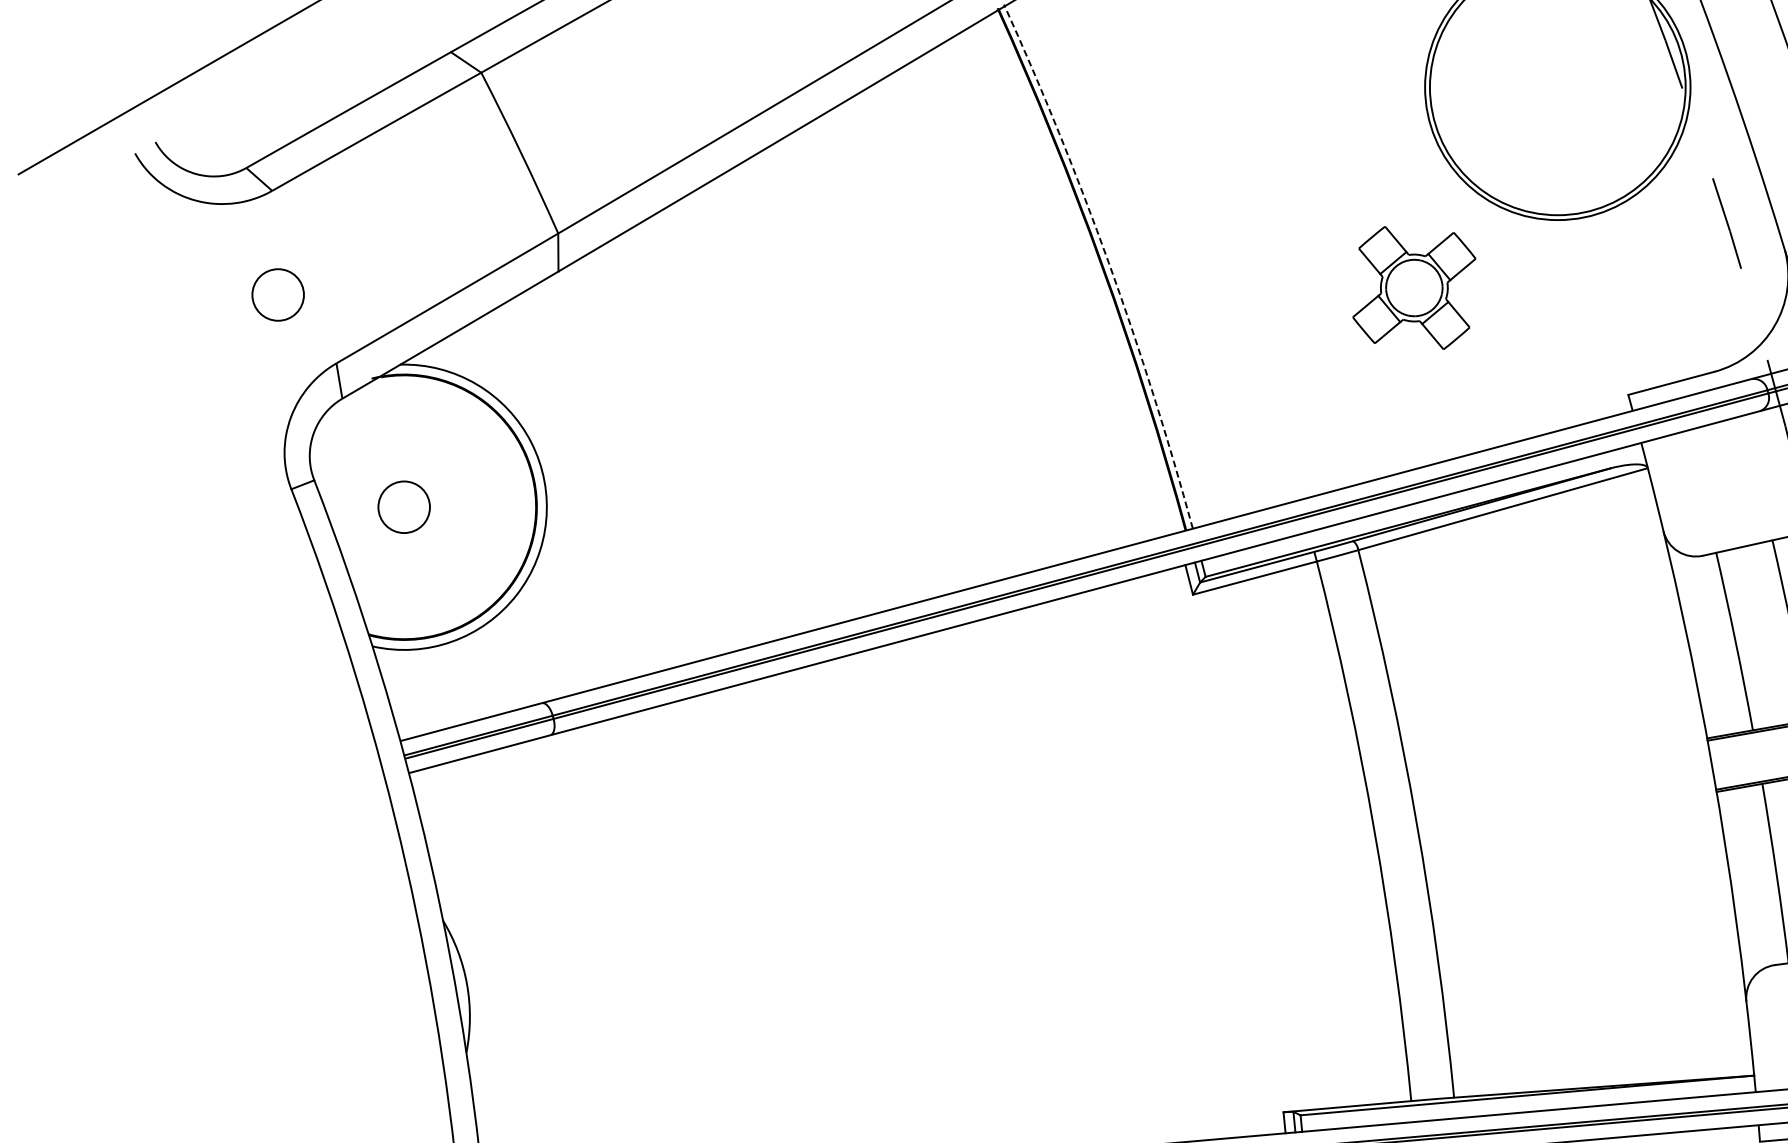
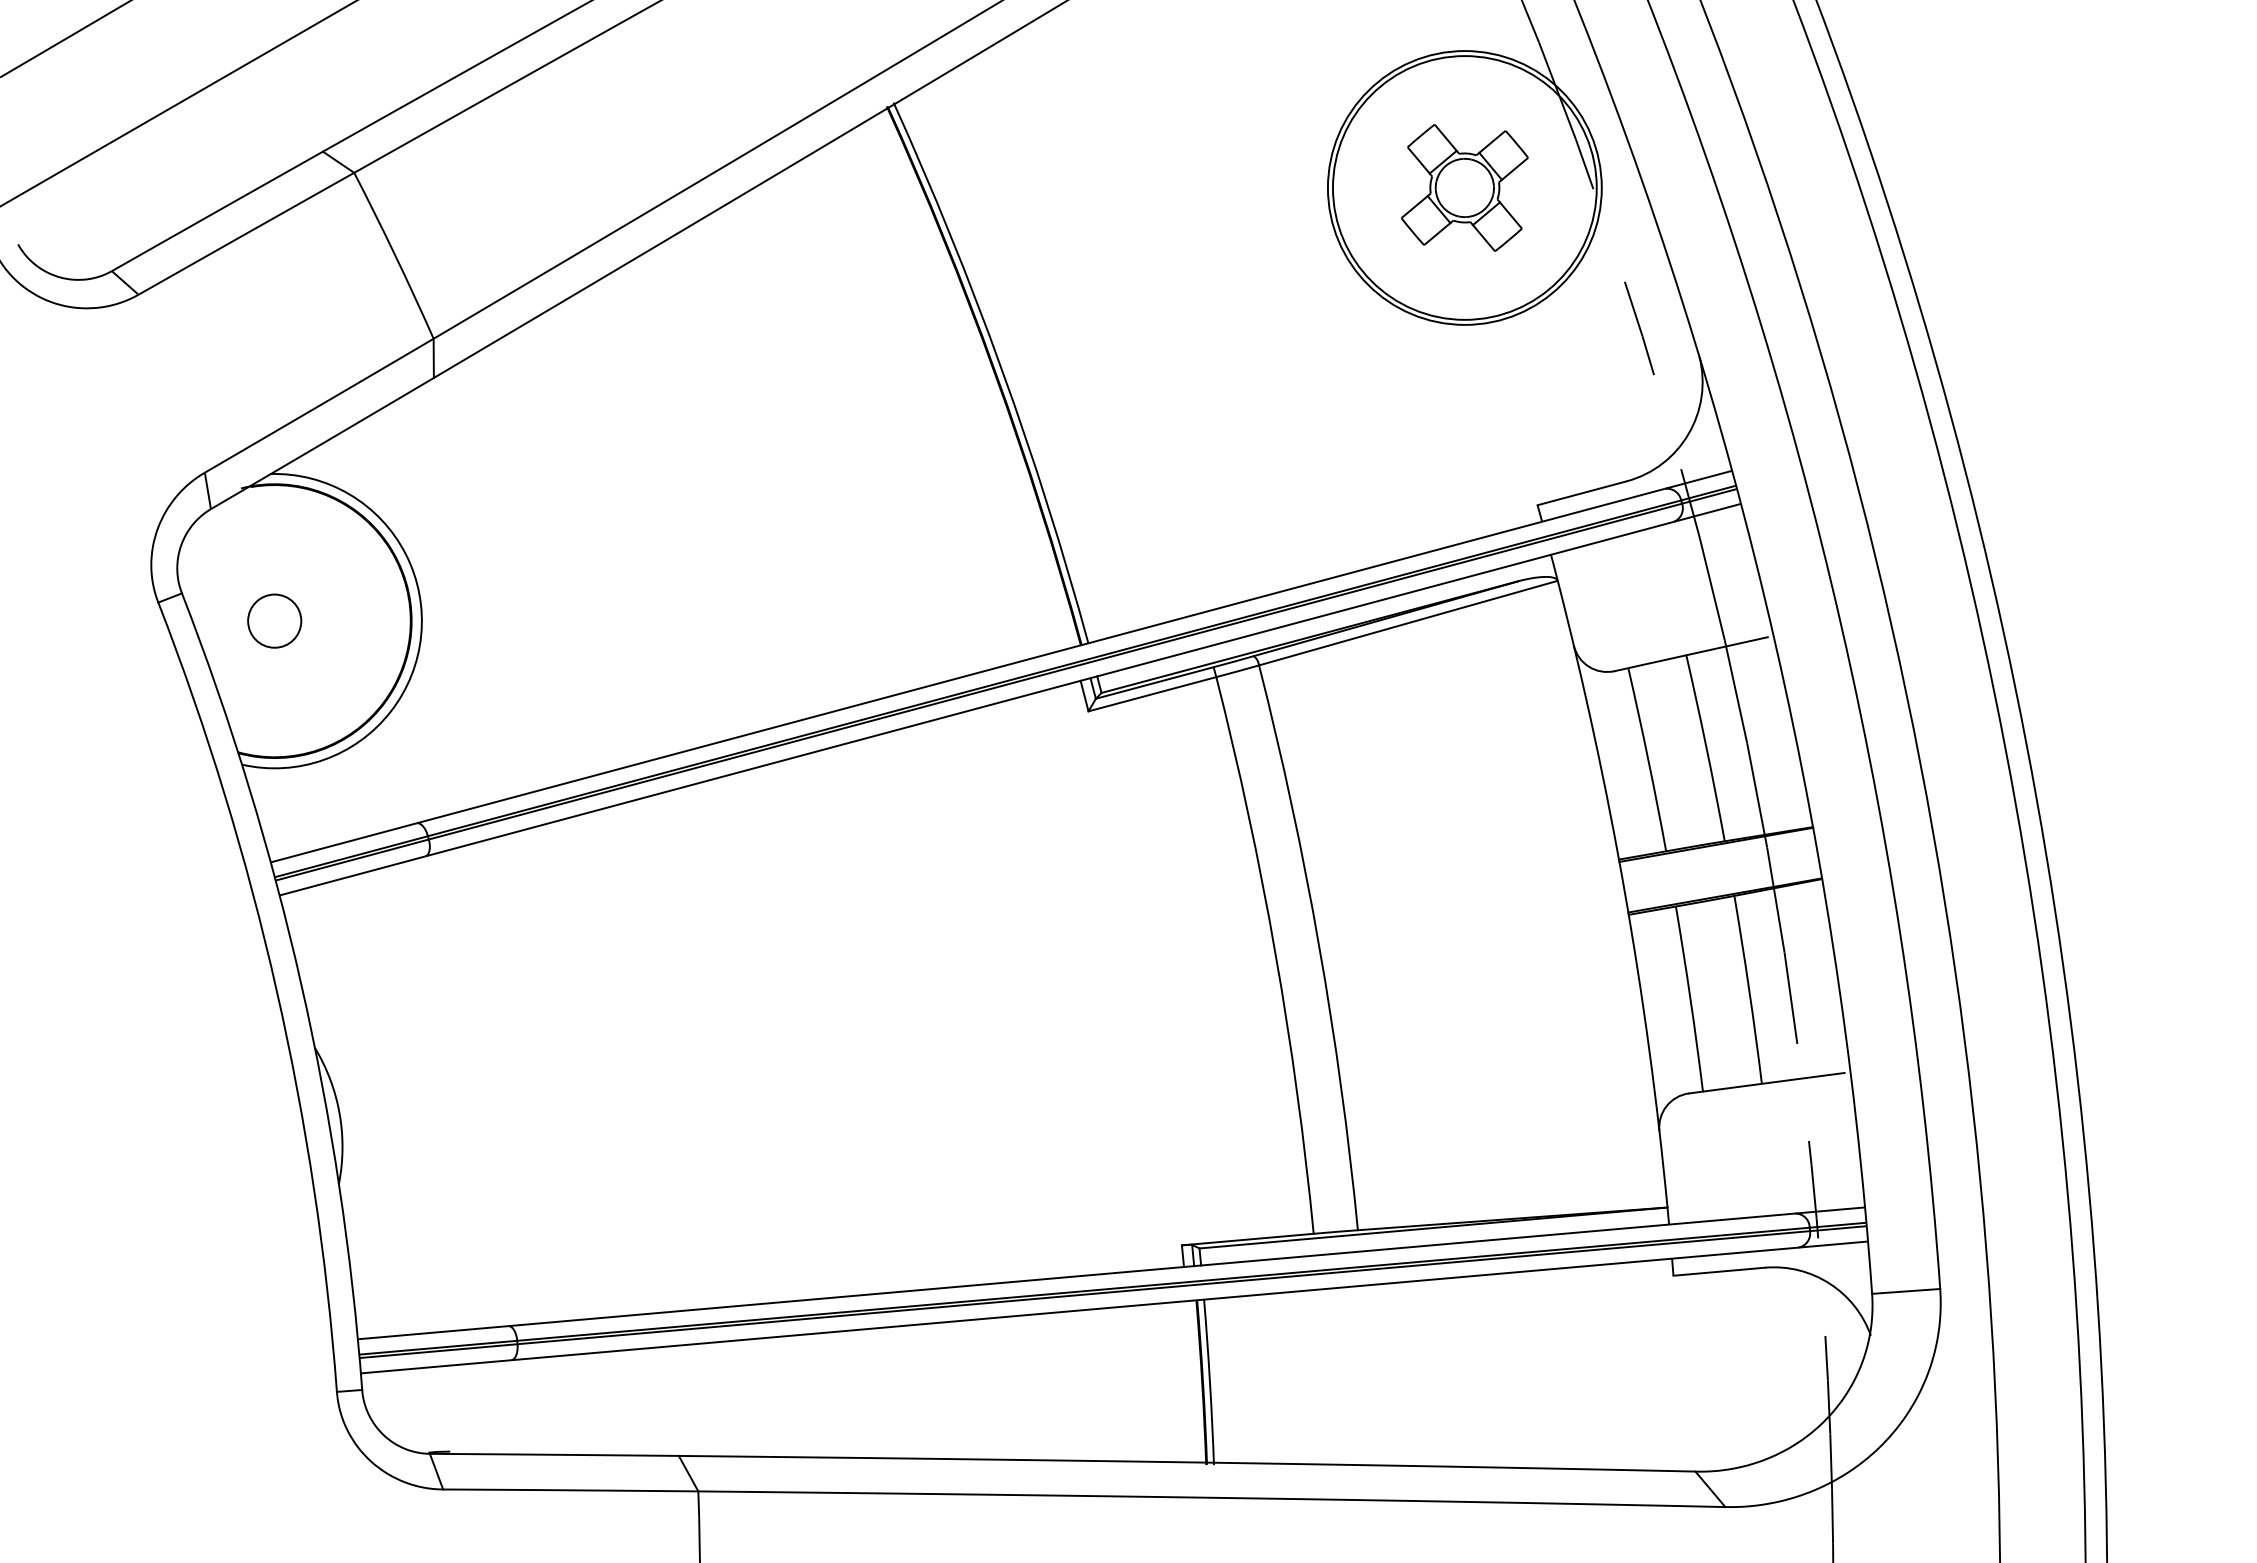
arc: (1108, 263) -> (1001, 369), dashed -> solid
part: (1414, 287) -> (1464, 187), moved
circle: (277, 294) -> (144, 401), removed

